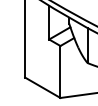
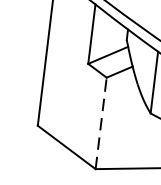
line: (60, 71) -> (101, 122), solid -> dashed

